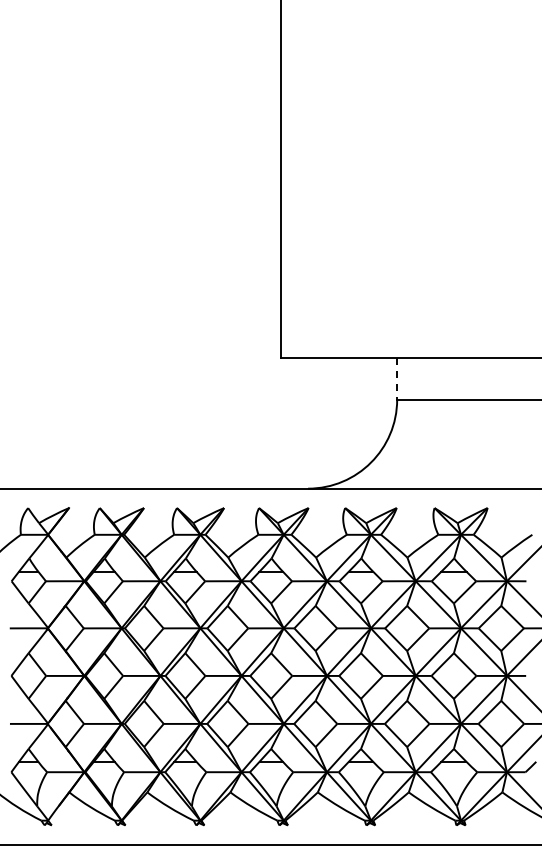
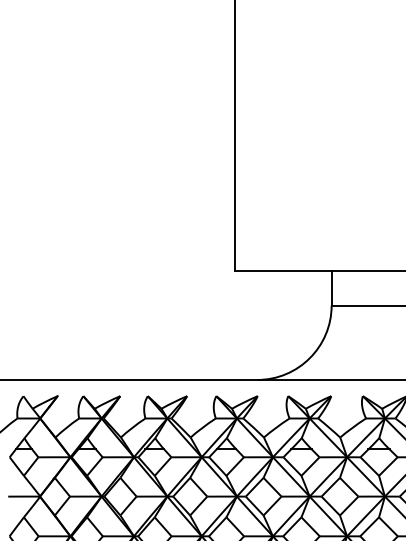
line: (397, 378) -> (331, 287), dashed -> solid

